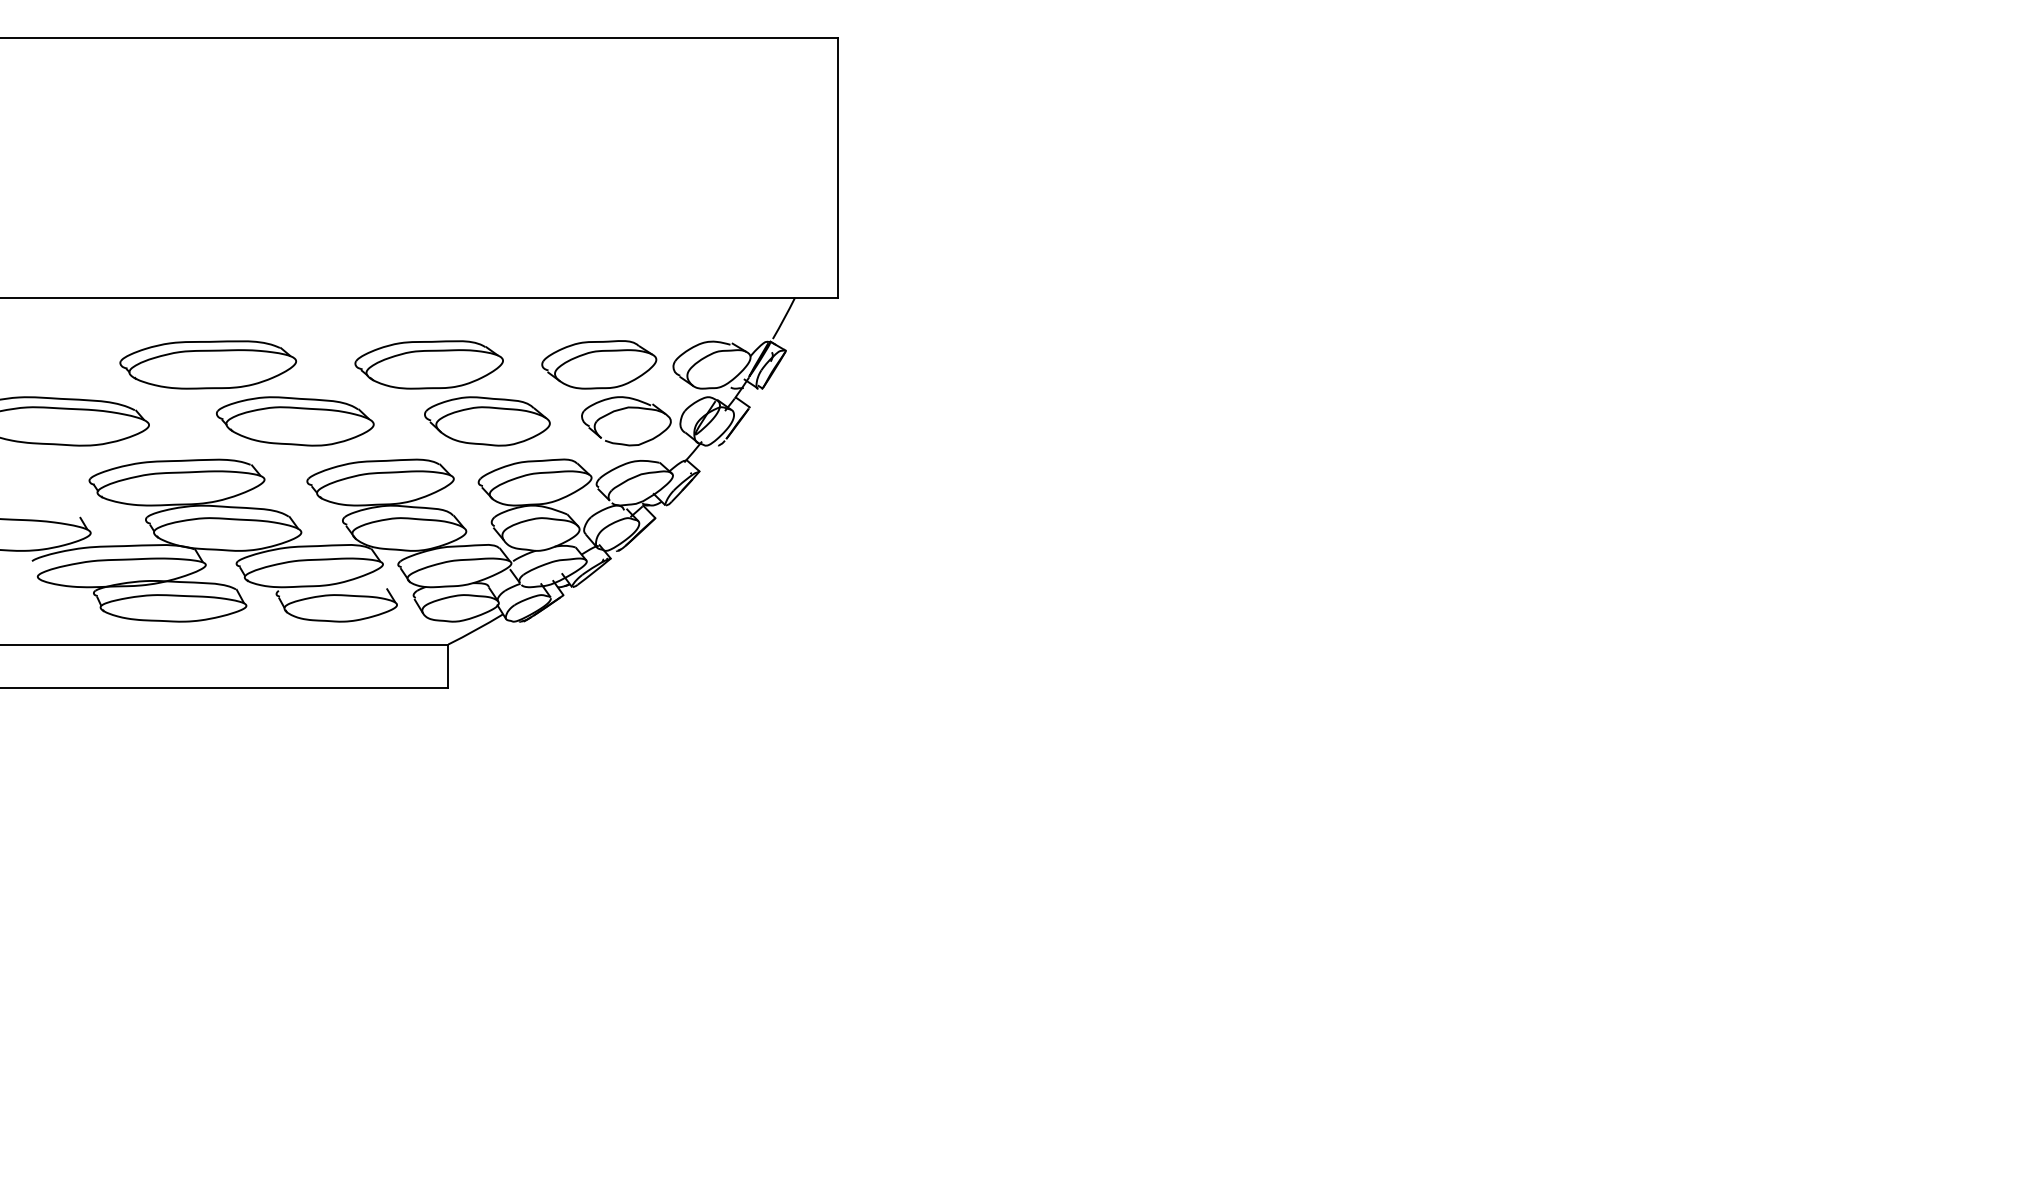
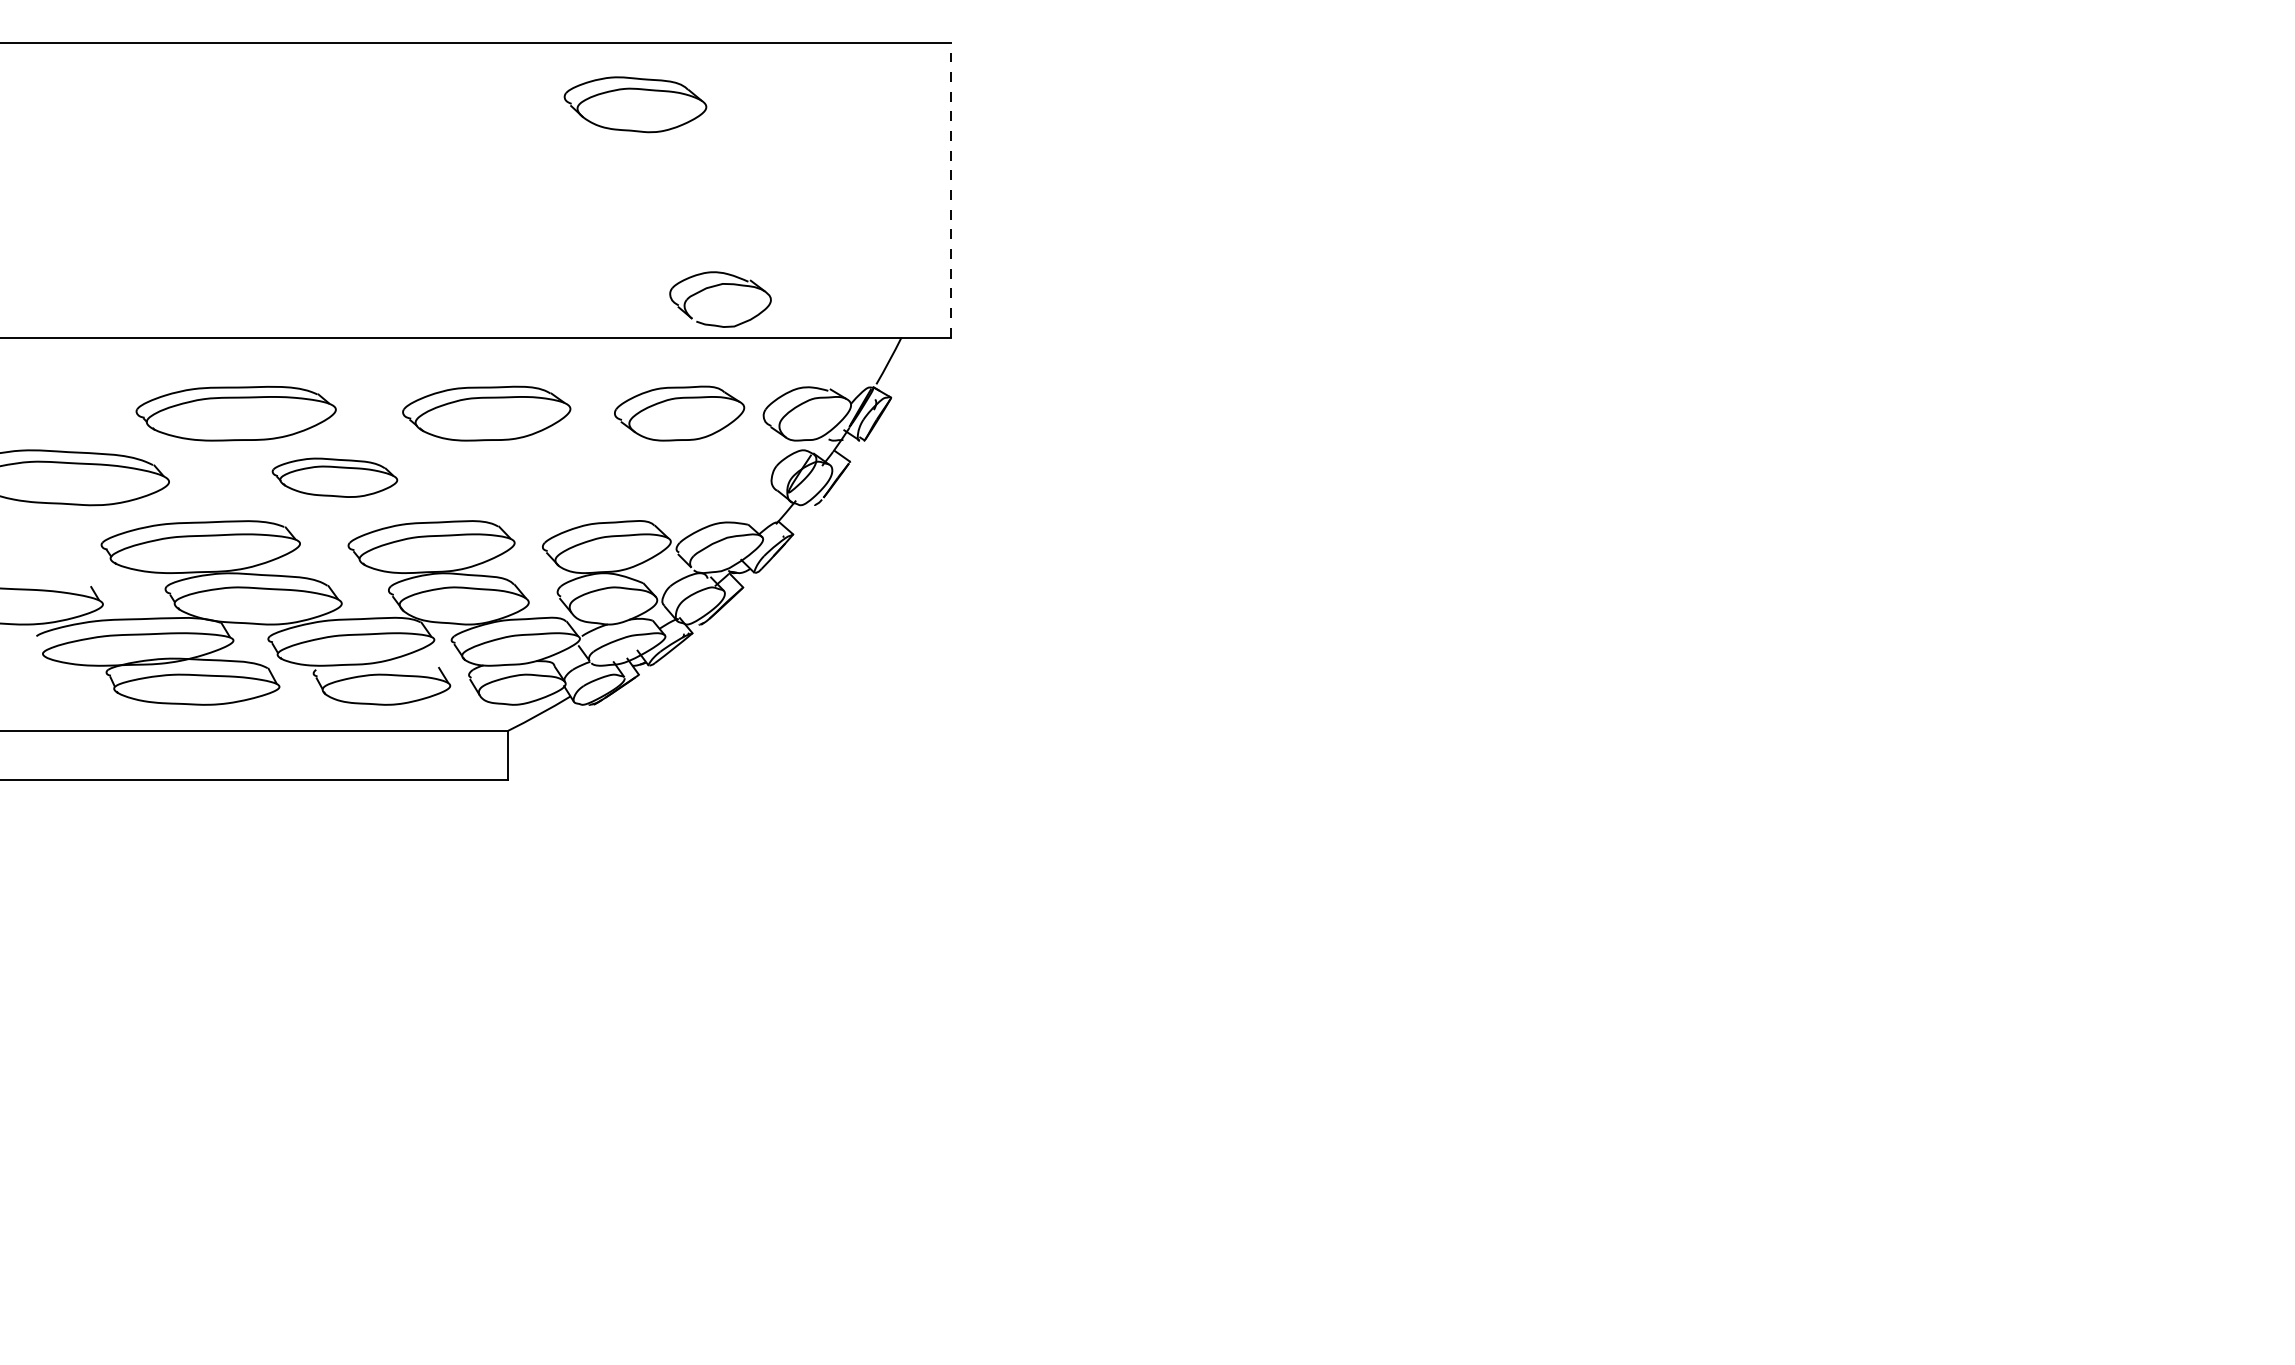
line: (838, 167) -> (950, 189), solid -> dashed
part: (625, 409) -> (719, 286), moved
part: (295, 421) -> (335, 477), size x0.7
part: (487, 421) -> (635, 104), moved

